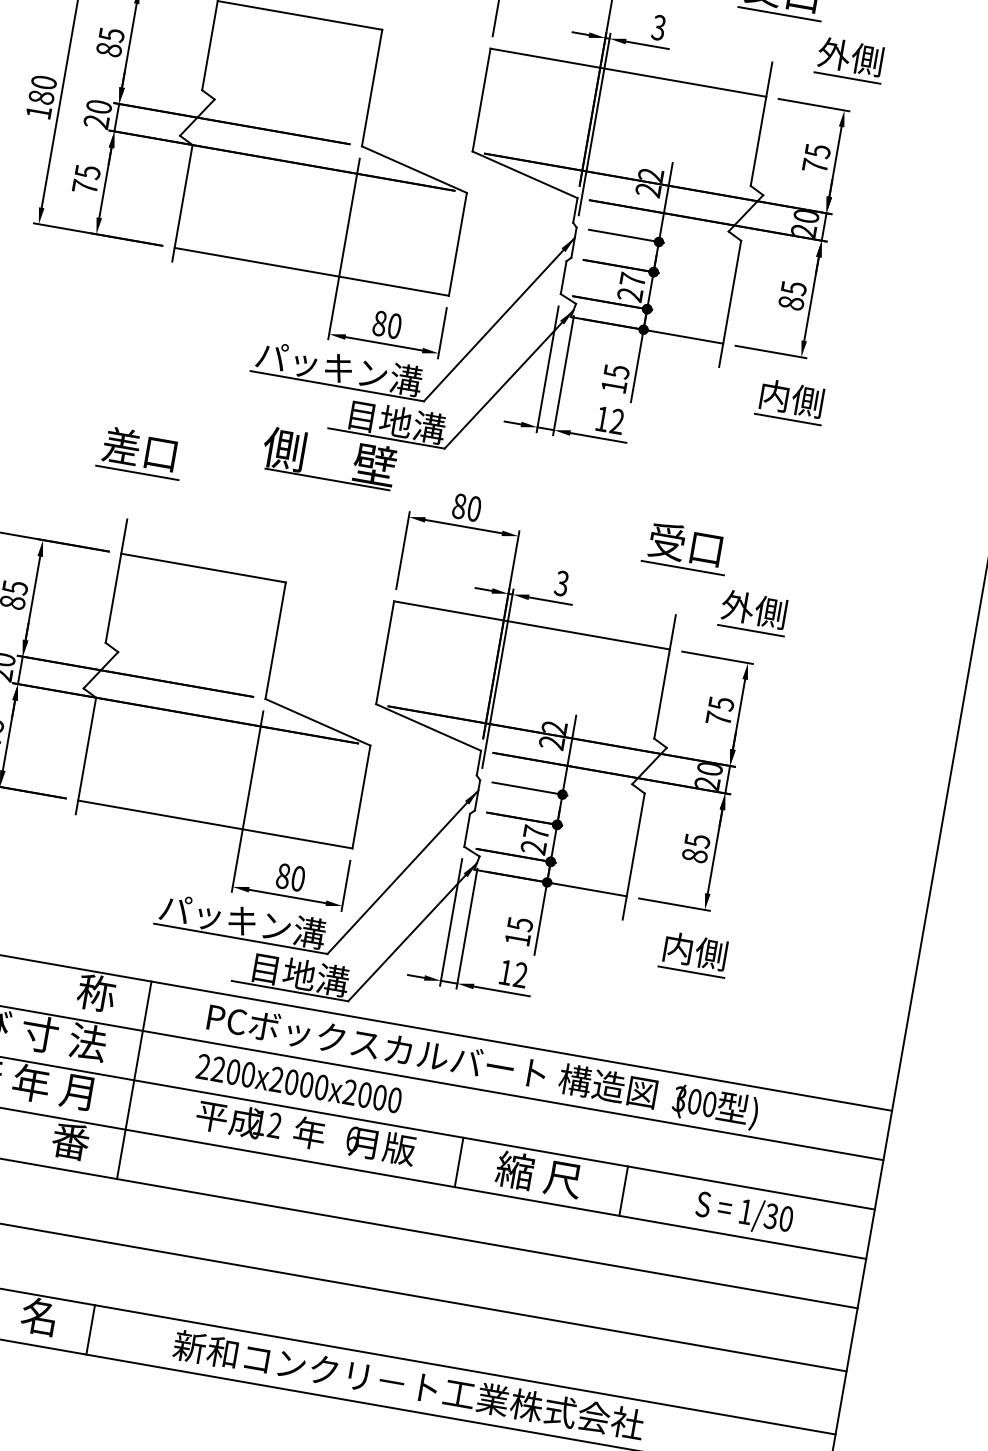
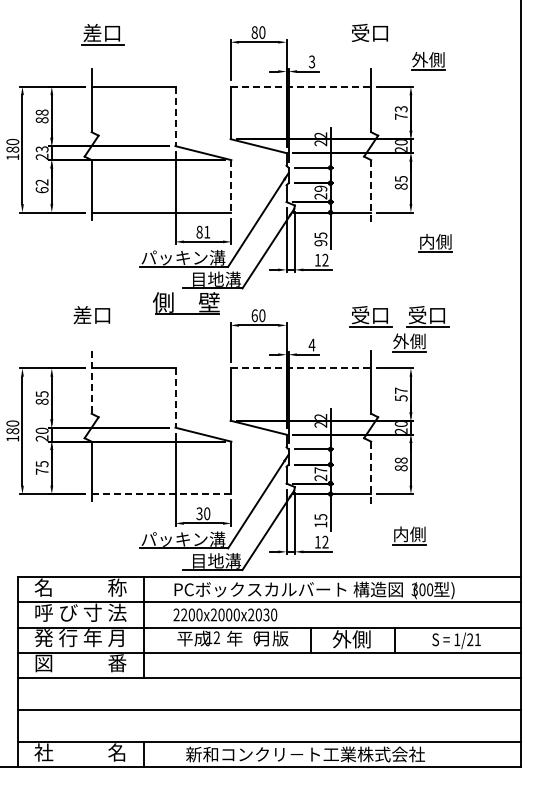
line: (779, 13) -> (370, 44), removed
text: (110, 34) -> (41, 112), 85 -> 88
part: (850, 60) -> (428, 61), moved
line: (629, 72) -> (301, 86), solid -> dashed
line: (372, 88) -> (175, 116), solid -> dashed
text: (97, 106) -> (41, 149), 20 -> 23
text: (816, 149) -> (400, 108), 75 -> 73
text: (85, 179) -> (41, 186), 75 -> 62
line: (458, 244) -> (231, 186), solid -> dashed
text: (632, 279) -> (320, 188), 27 -> 29
line: (730, 304) -> (371, 192), solid -> dashed
text: (395, 324) -> (207, 231), 80 -> 81
text: (613, 387) -> (320, 243), 15 -> 95
part: (790, 401) -> (435, 243), moved
line: (137, 471) -> (92, 326), removed
text: (459, 505) -> (254, 315), 80 -> 60
part: (798, 567) -> (427, 316), added
line: (116, 581) -> (91, 382), solid -> dashed
text: (560, 582) -> (311, 344), 3 -> 4
line: (533, 625) -> (301, 368), solid -> dashed
line: (275, 641) -> (175, 398), solid -> dashed
text: (720, 711) -> (401, 394), 75 -> 57
line: (215, 825) -> (161, 494), solid -> dashed
text: (695, 840) -> (400, 460), 85 -> 88
line: (634, 858) -> (371, 474), solid -> dashed
text: (283, 875) -> (199, 513), 80 -> 30
part: (694, 953) -> (409, 535), moved
text: (380, 1096) -> (266, 614), 2200x2000x2000 -> 2200x2000x2030
text: (538, 1175) -> (351, 639), 縮 尺 -> 外側
text: (777, 1216) -> (473, 639), 1/30 -> 1/21

